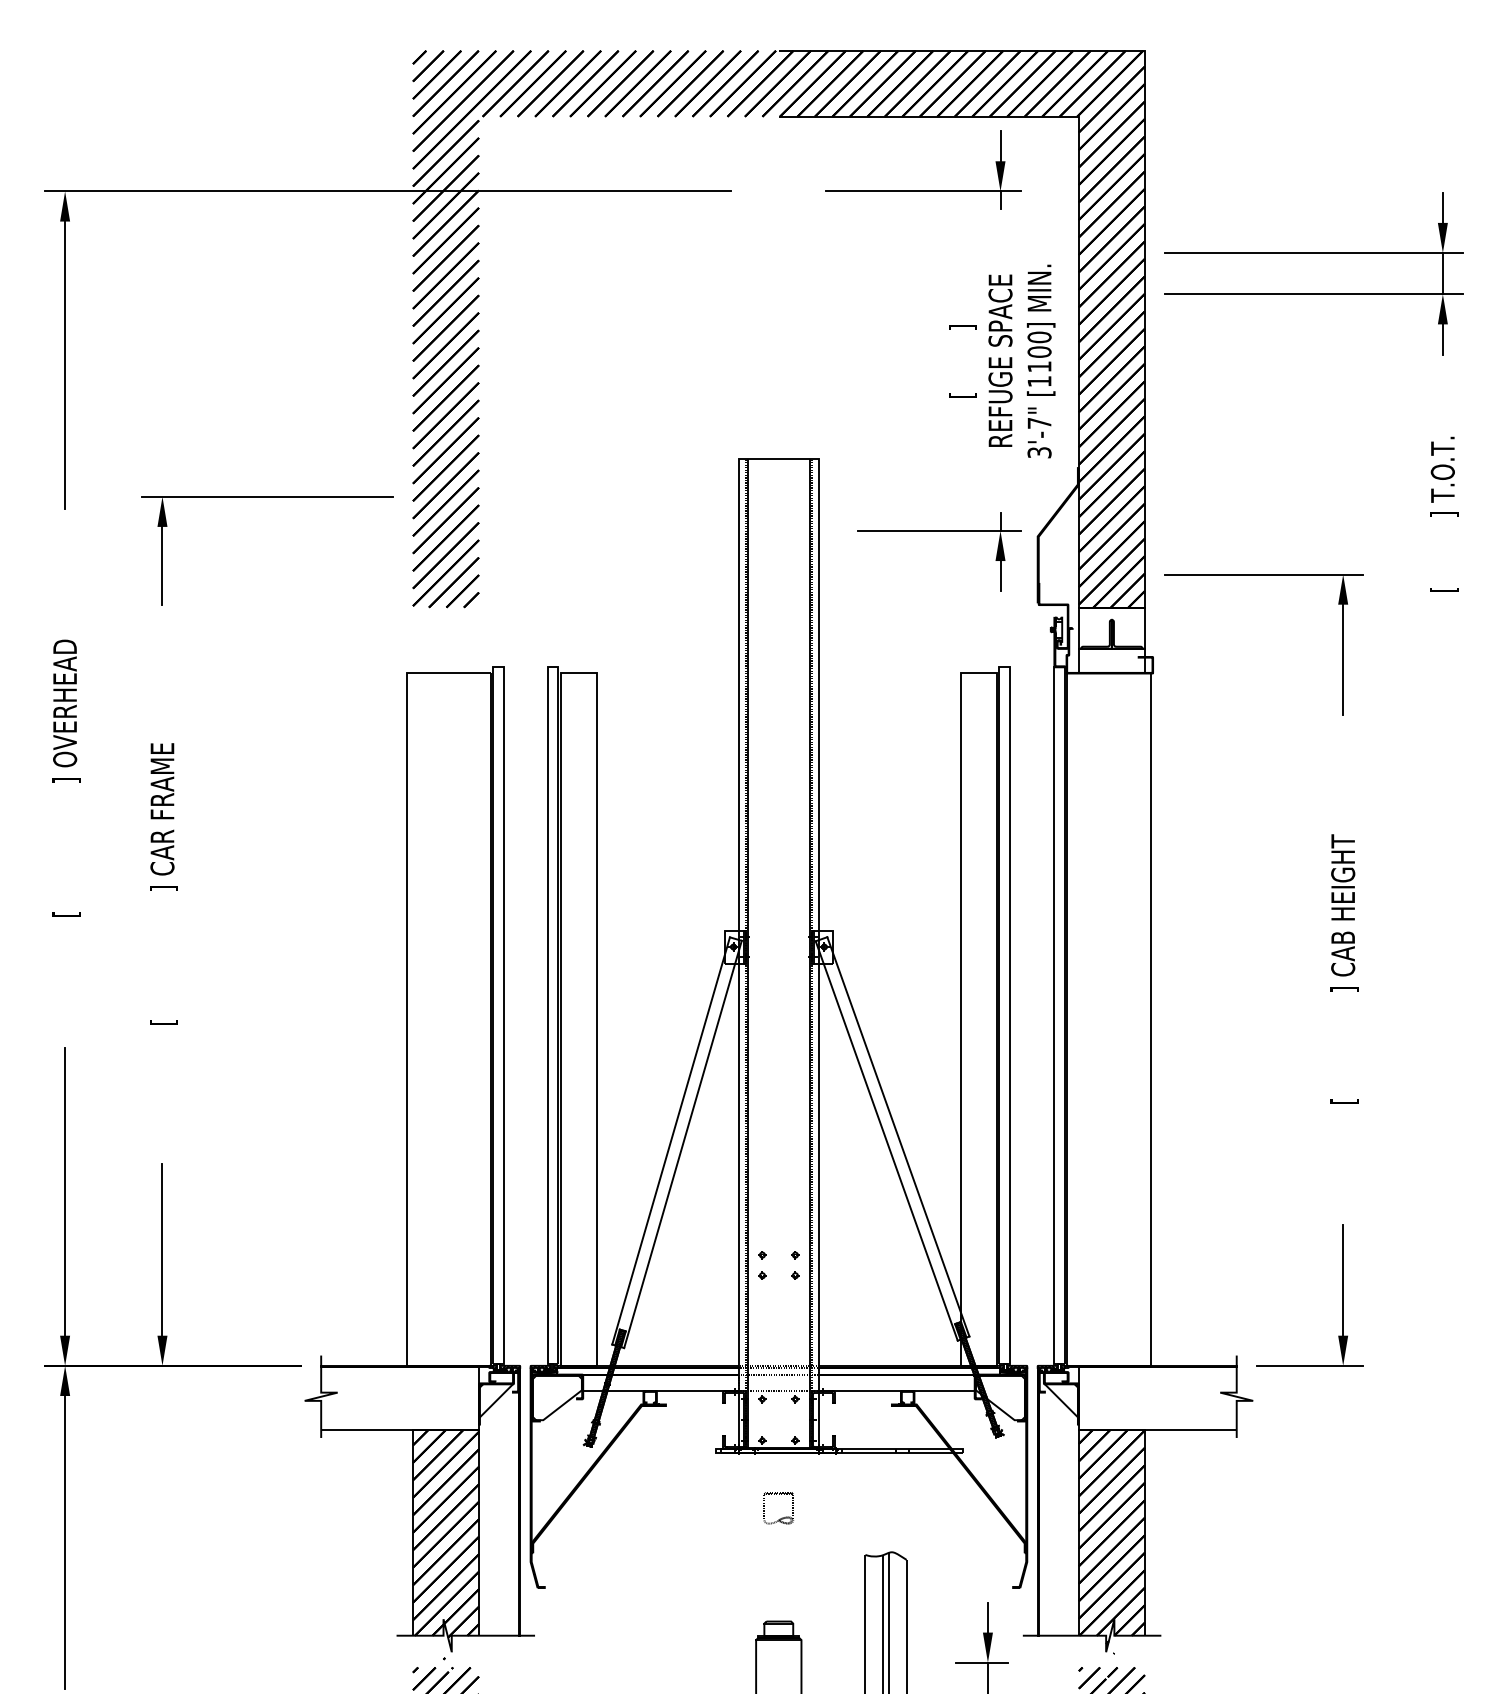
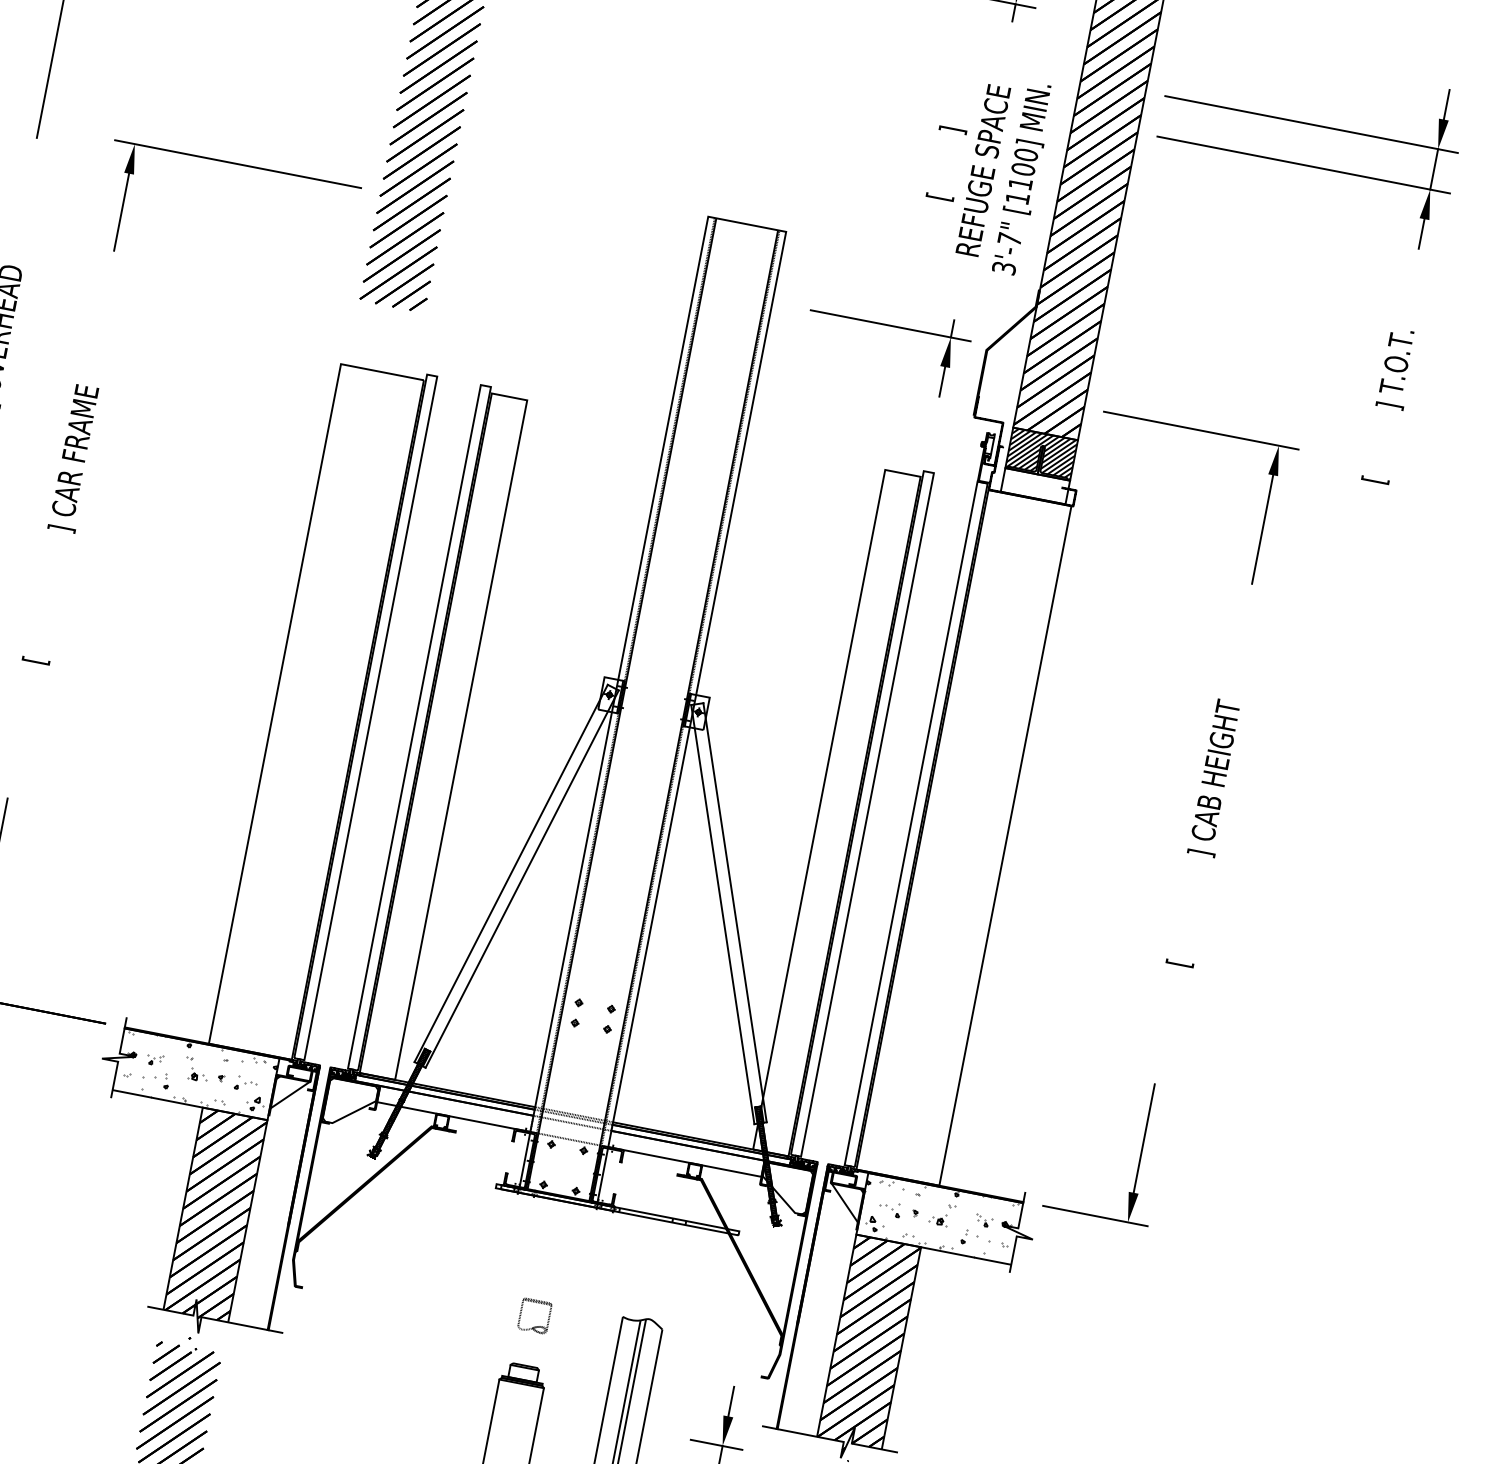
hatch: (1111, 627) -> (1041, 453), added
hatch: (402, 1397) -> (198, 1073), added
hatch: (1154, 1397) -> (936, 1217), added
part: (782, 1517) -> (536, 1326), moved

